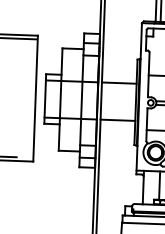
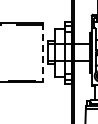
line: (35, 100) -> (43, 53), solid -> dashed

